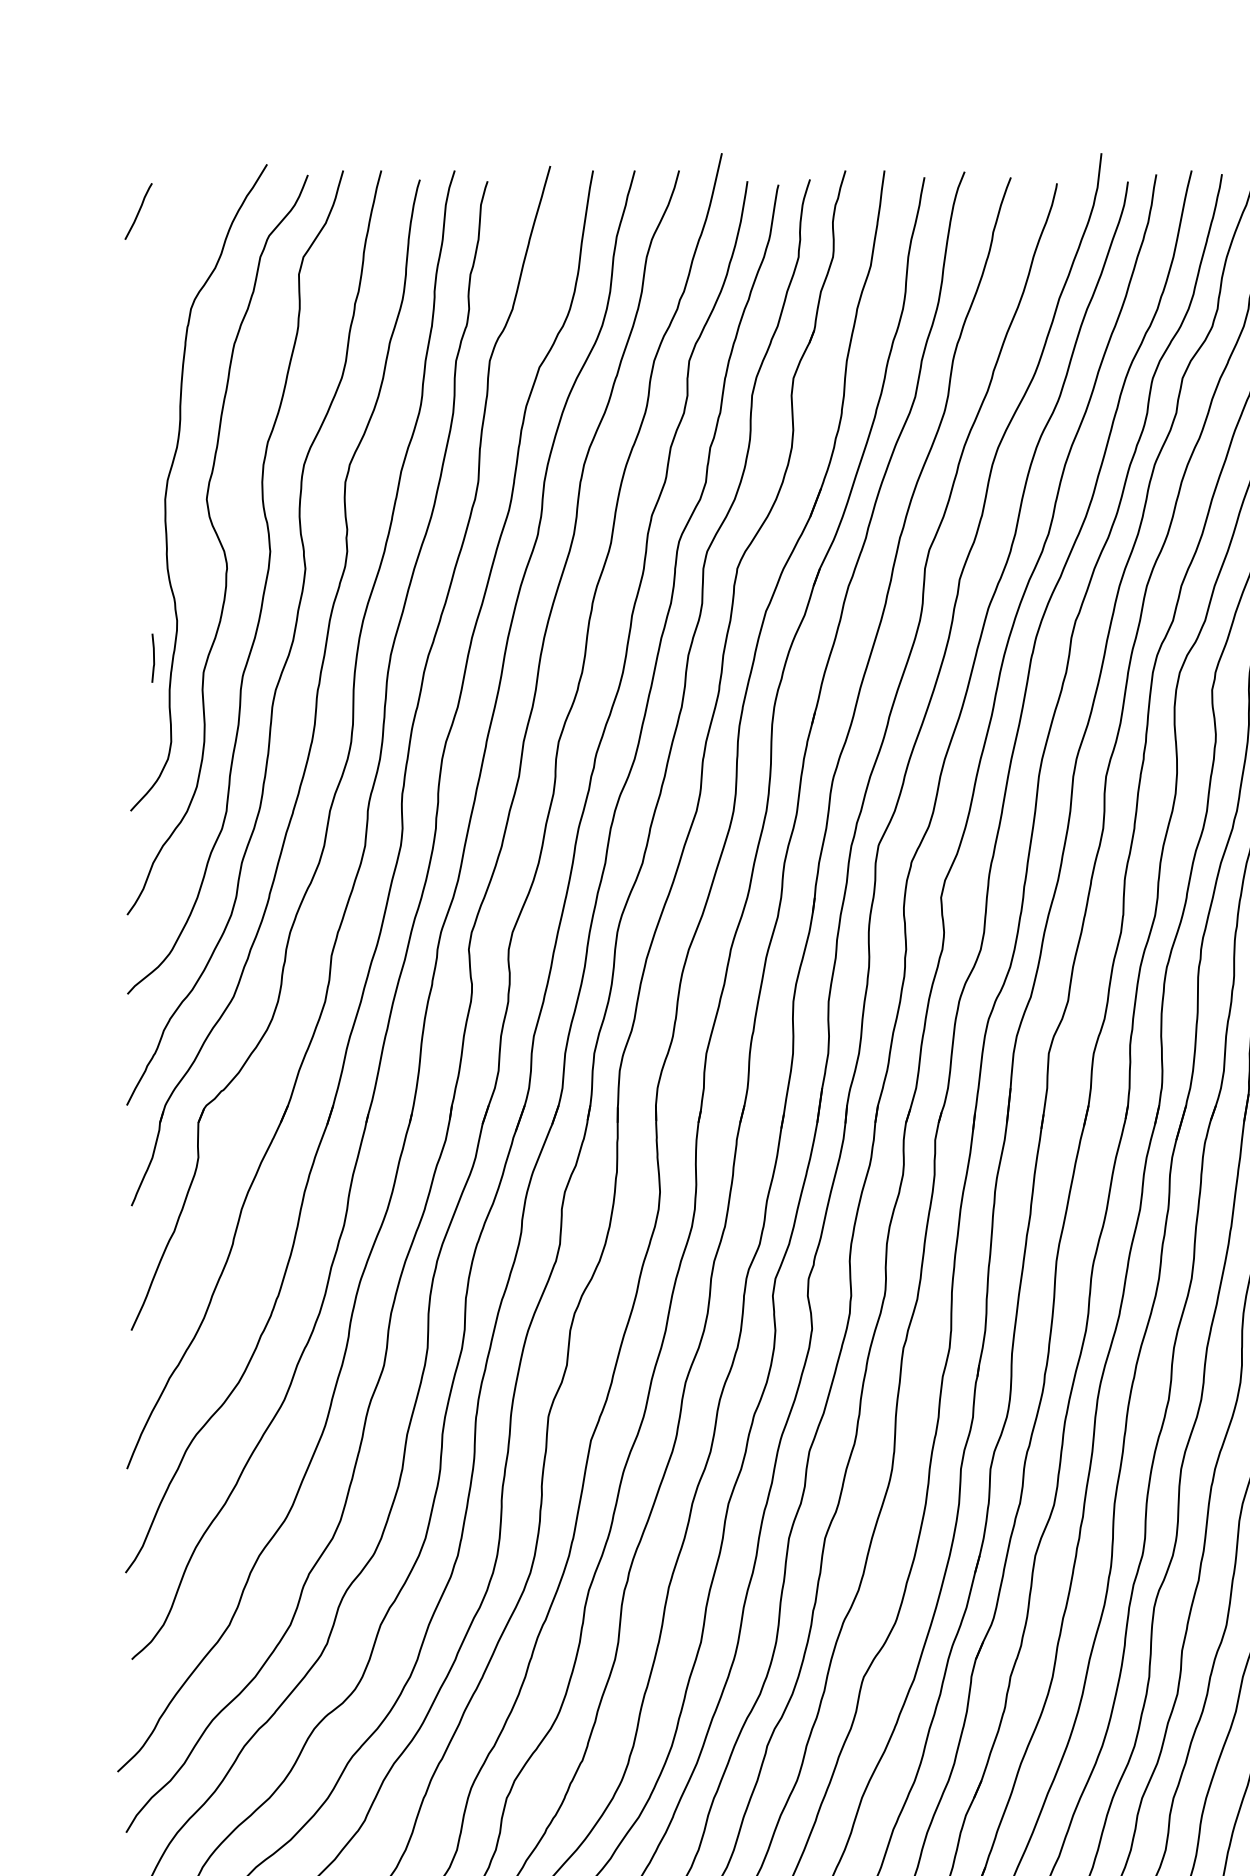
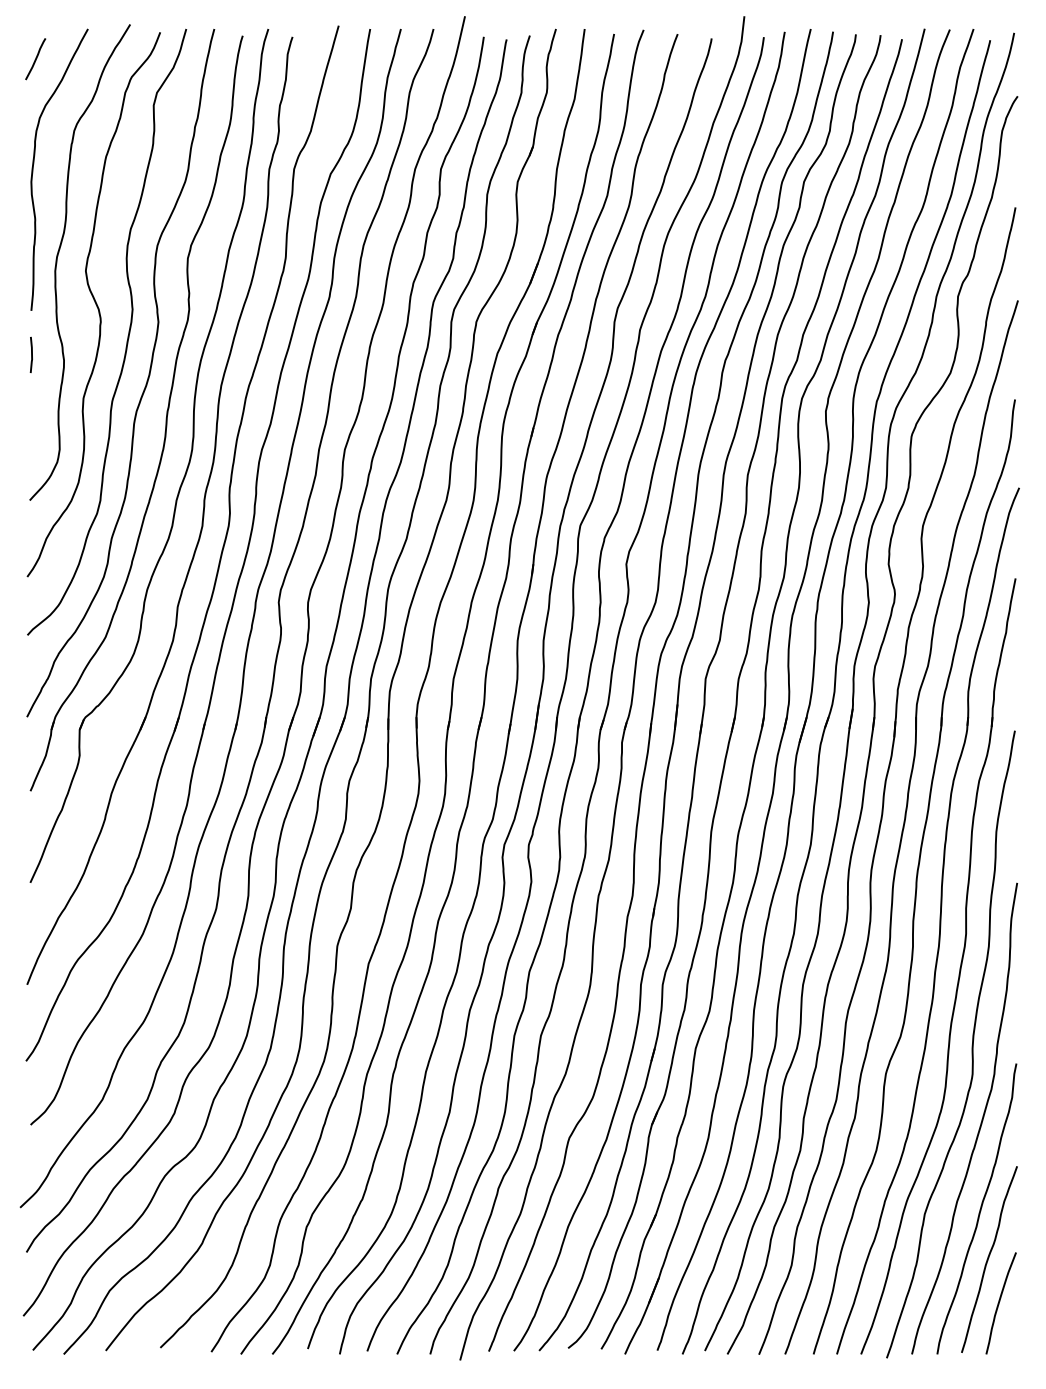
curve: (137, 354) -> (34, 164), added
line: (153, 657) -> (31, 354), moved

